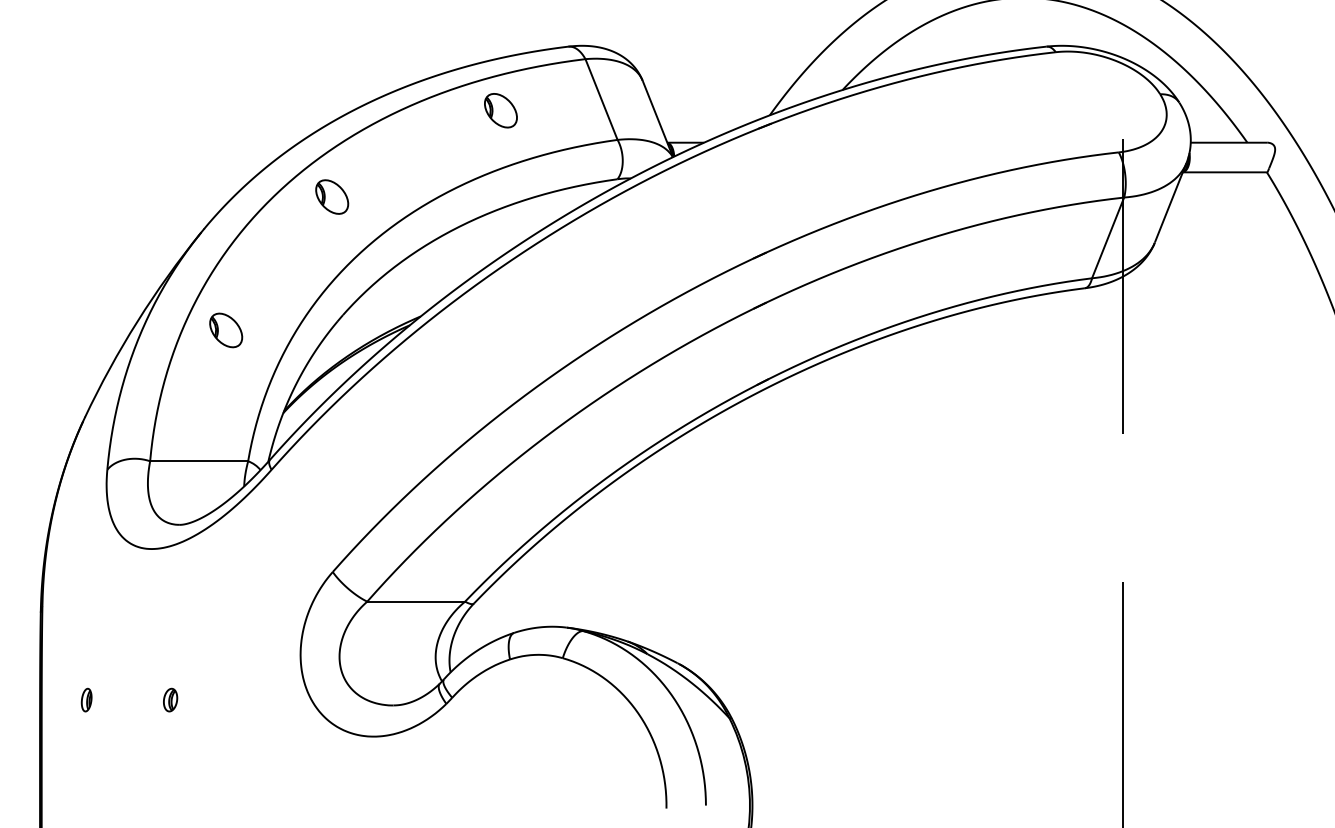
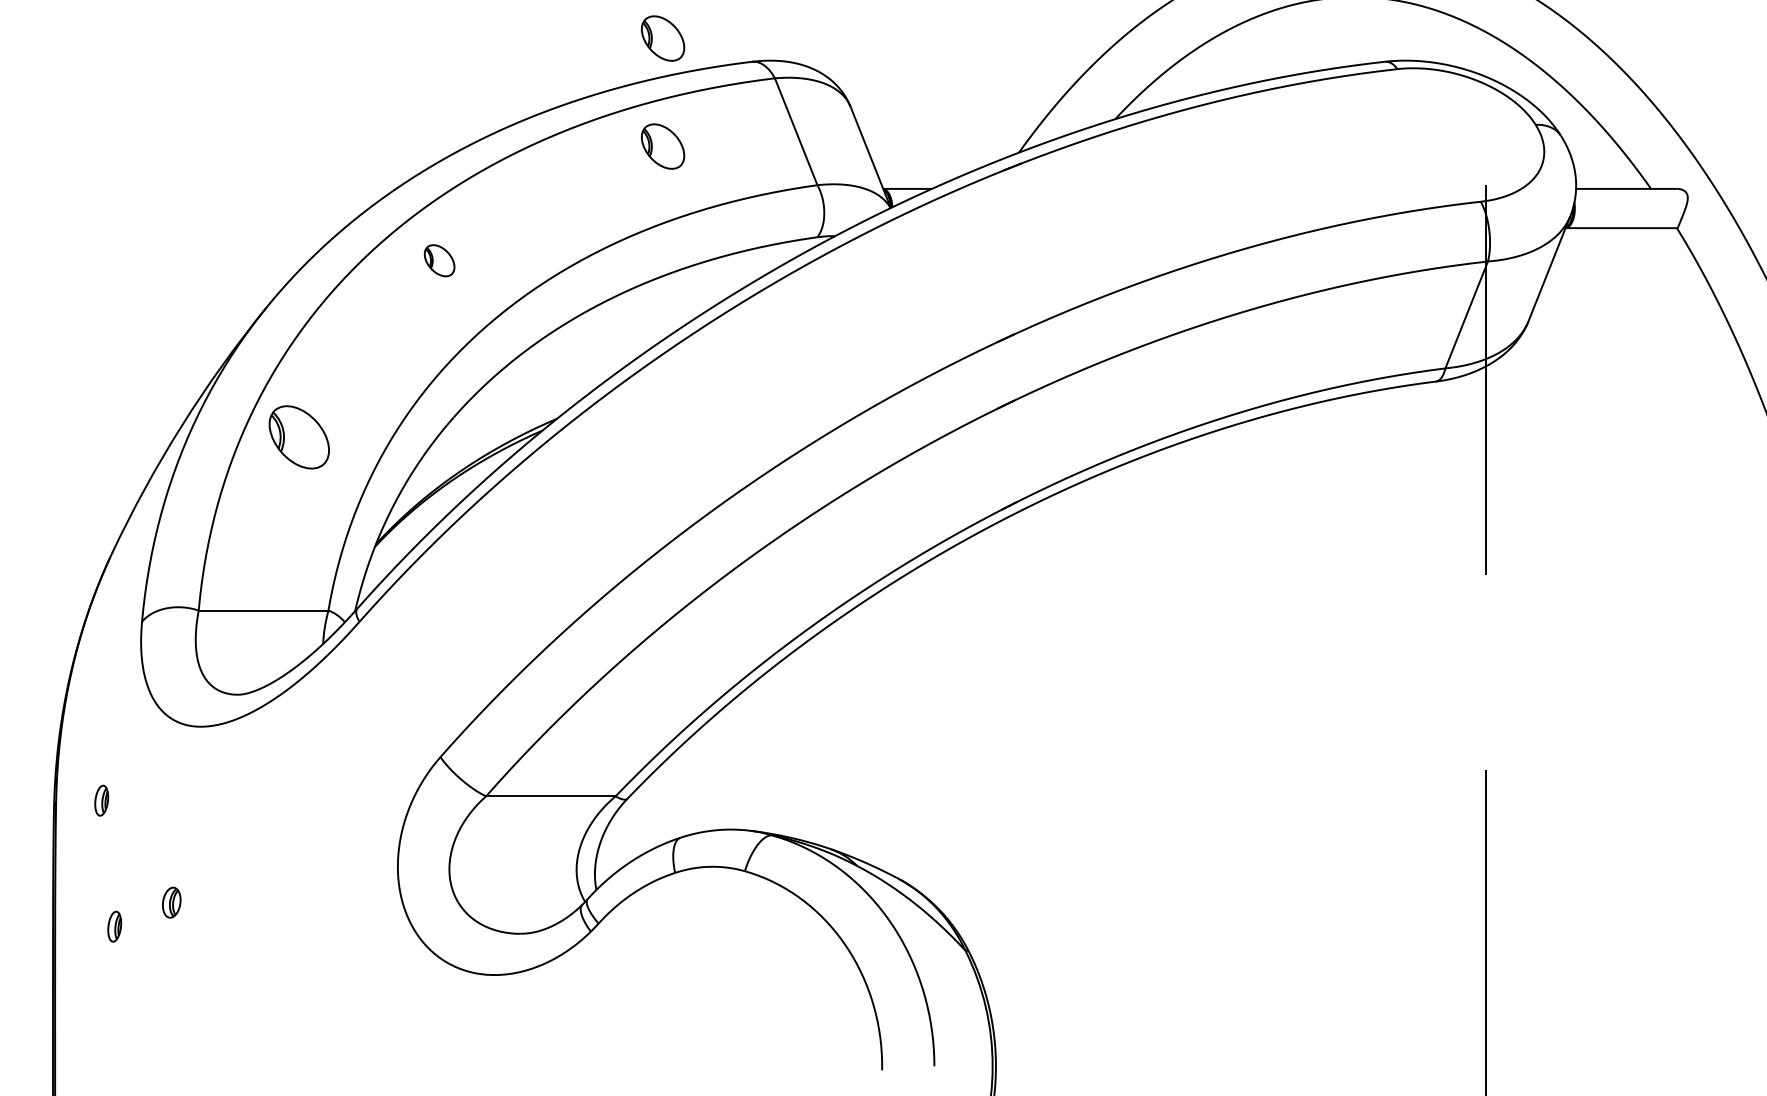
part: (501, 29) -> (663, 38), added
part: (332, 196) -> (439, 260), size x0.7
part: (226, 330) -> (299, 437), size x1.4
part: (76, 604) -> (101, 800), added
part: (170, 699) -> (171, 902), moved

